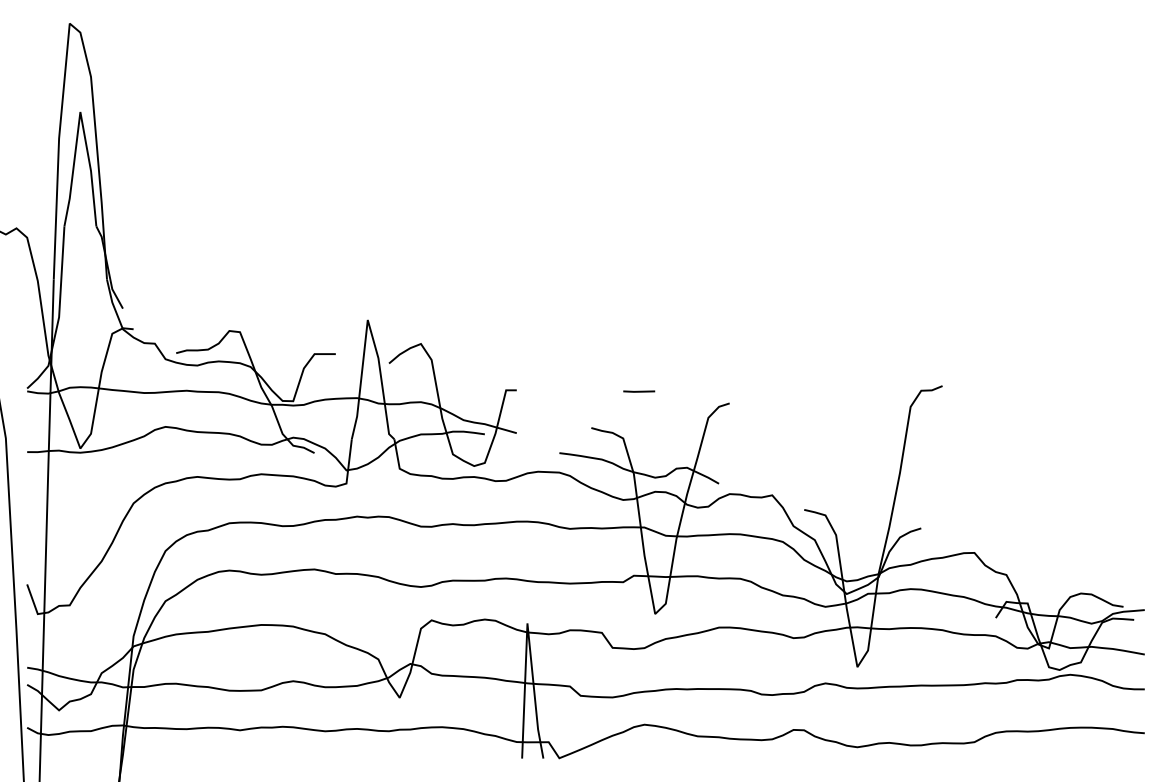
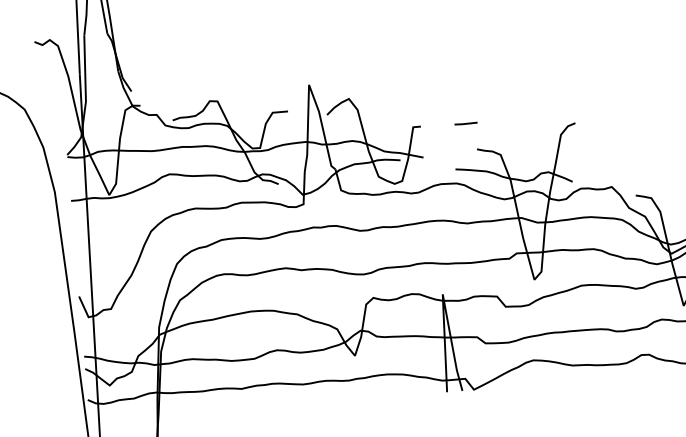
line: (639, 391) -> (466, 123), moved

